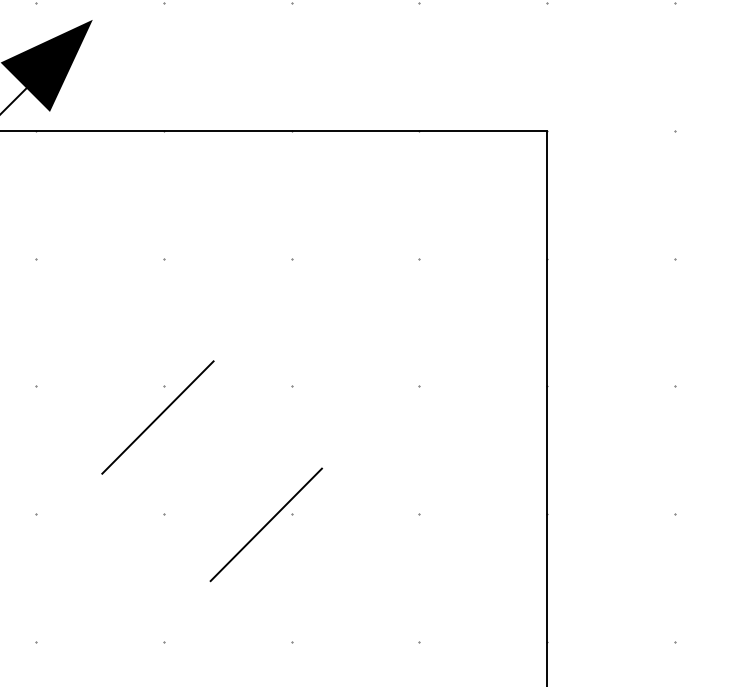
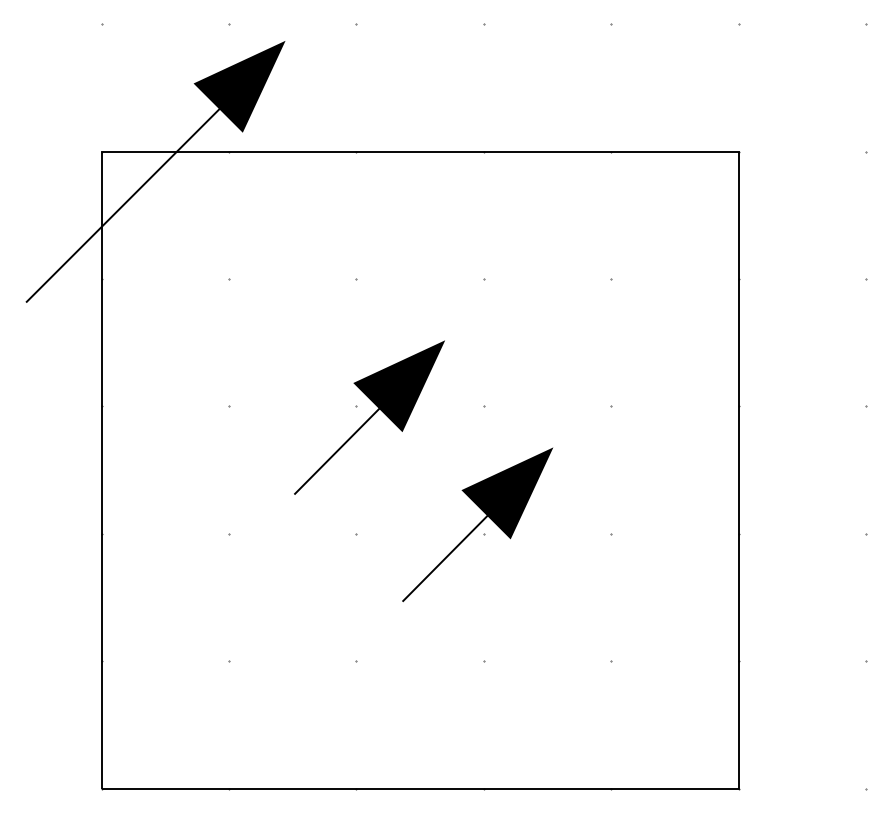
fill: (206, 366) -> (399, 386), added
fill: (315, 473) -> (507, 493), added

